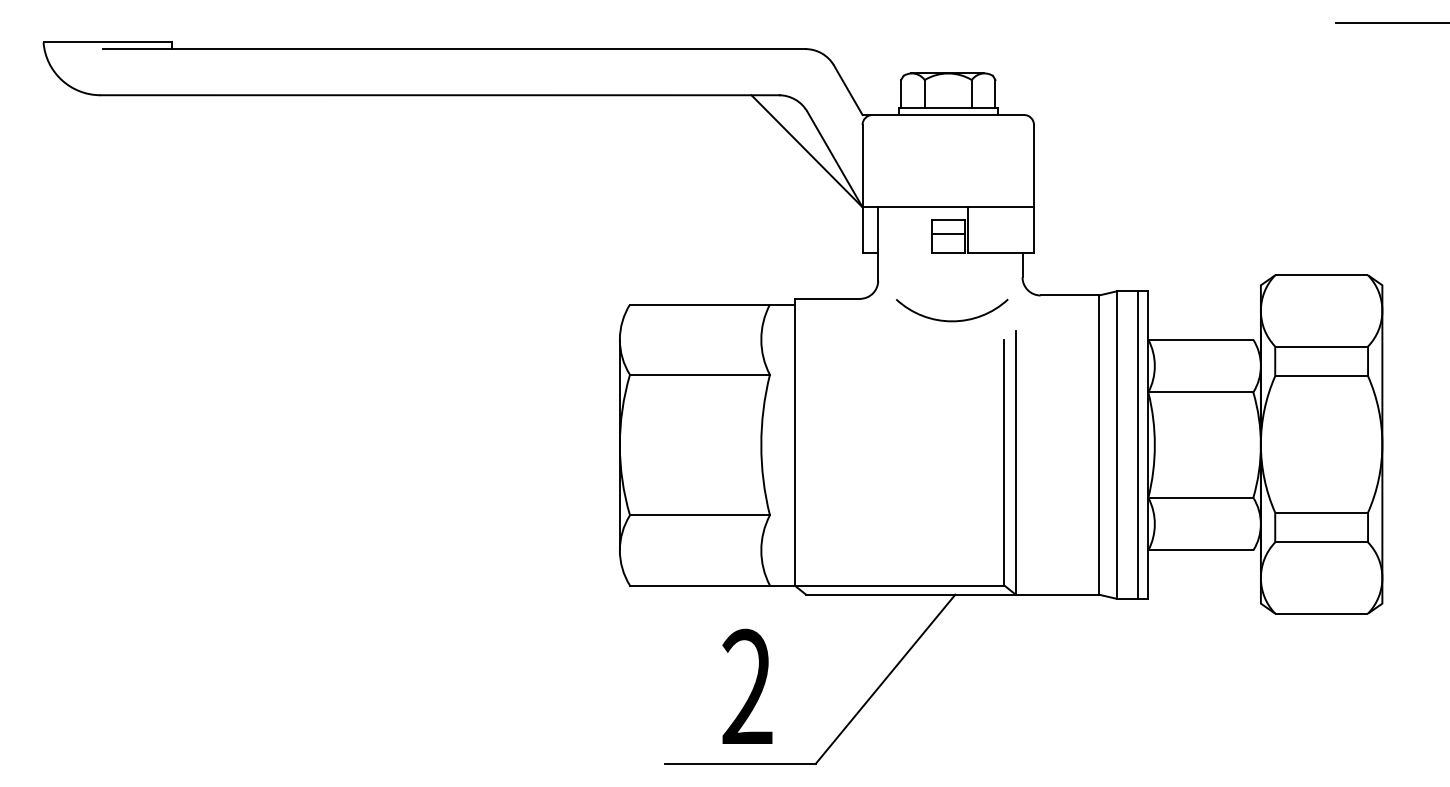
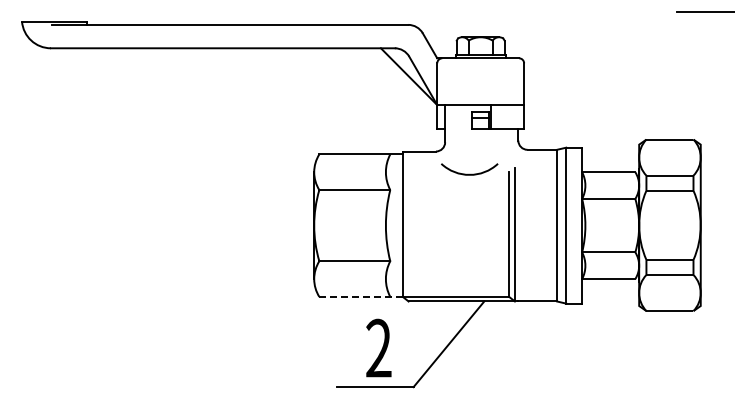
arc: (951, 318) -> (469, 173), moved
line: (1137, 444) -> (576, 225), removed
line: (713, 584) -> (361, 296), solid -> dashed

